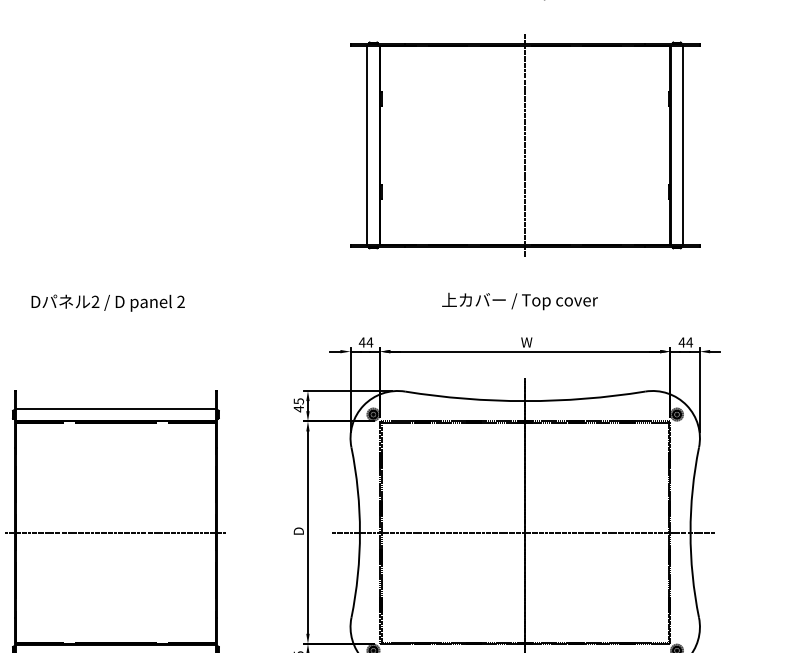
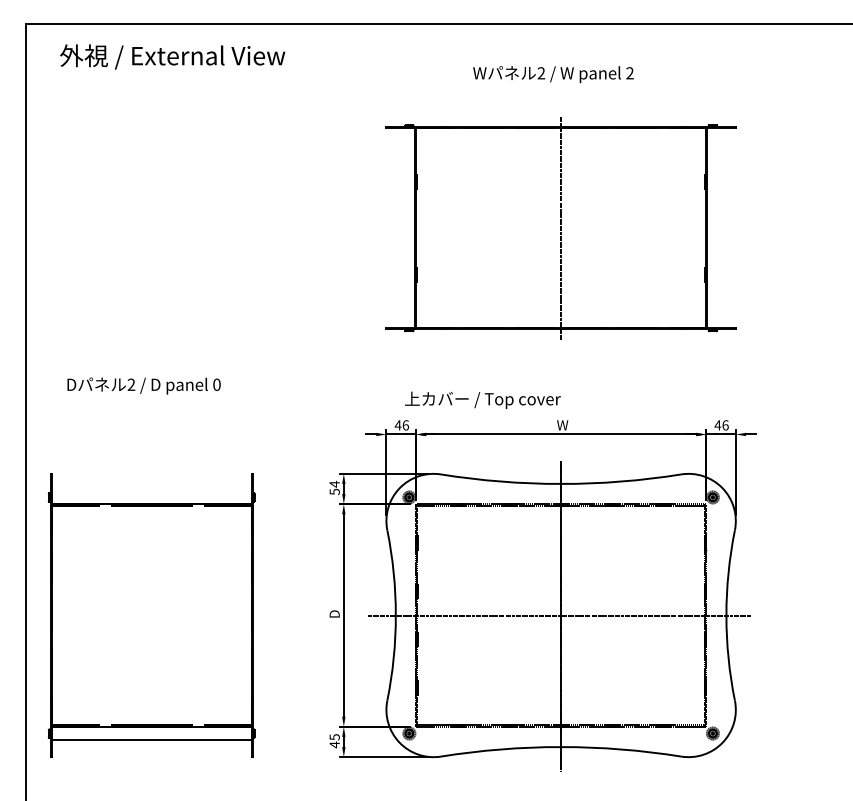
line: (367, 145) -> (403, 228), removed
line: (682, 145) -> (718, 228), removed
text: (519, 300) -> (482, 399), moved
text: (180, 301) -> (216, 384), 2 -> 0
text: (369, 342) -> (405, 425), 44 -> 46
text: (689, 342) -> (725, 425), 44 -> 46
text: (298, 404) -> (334, 487), 45 -> 54
line: (115, 408) -> (151, 491), removed
line: (115, 532) -> (151, 615), removed

